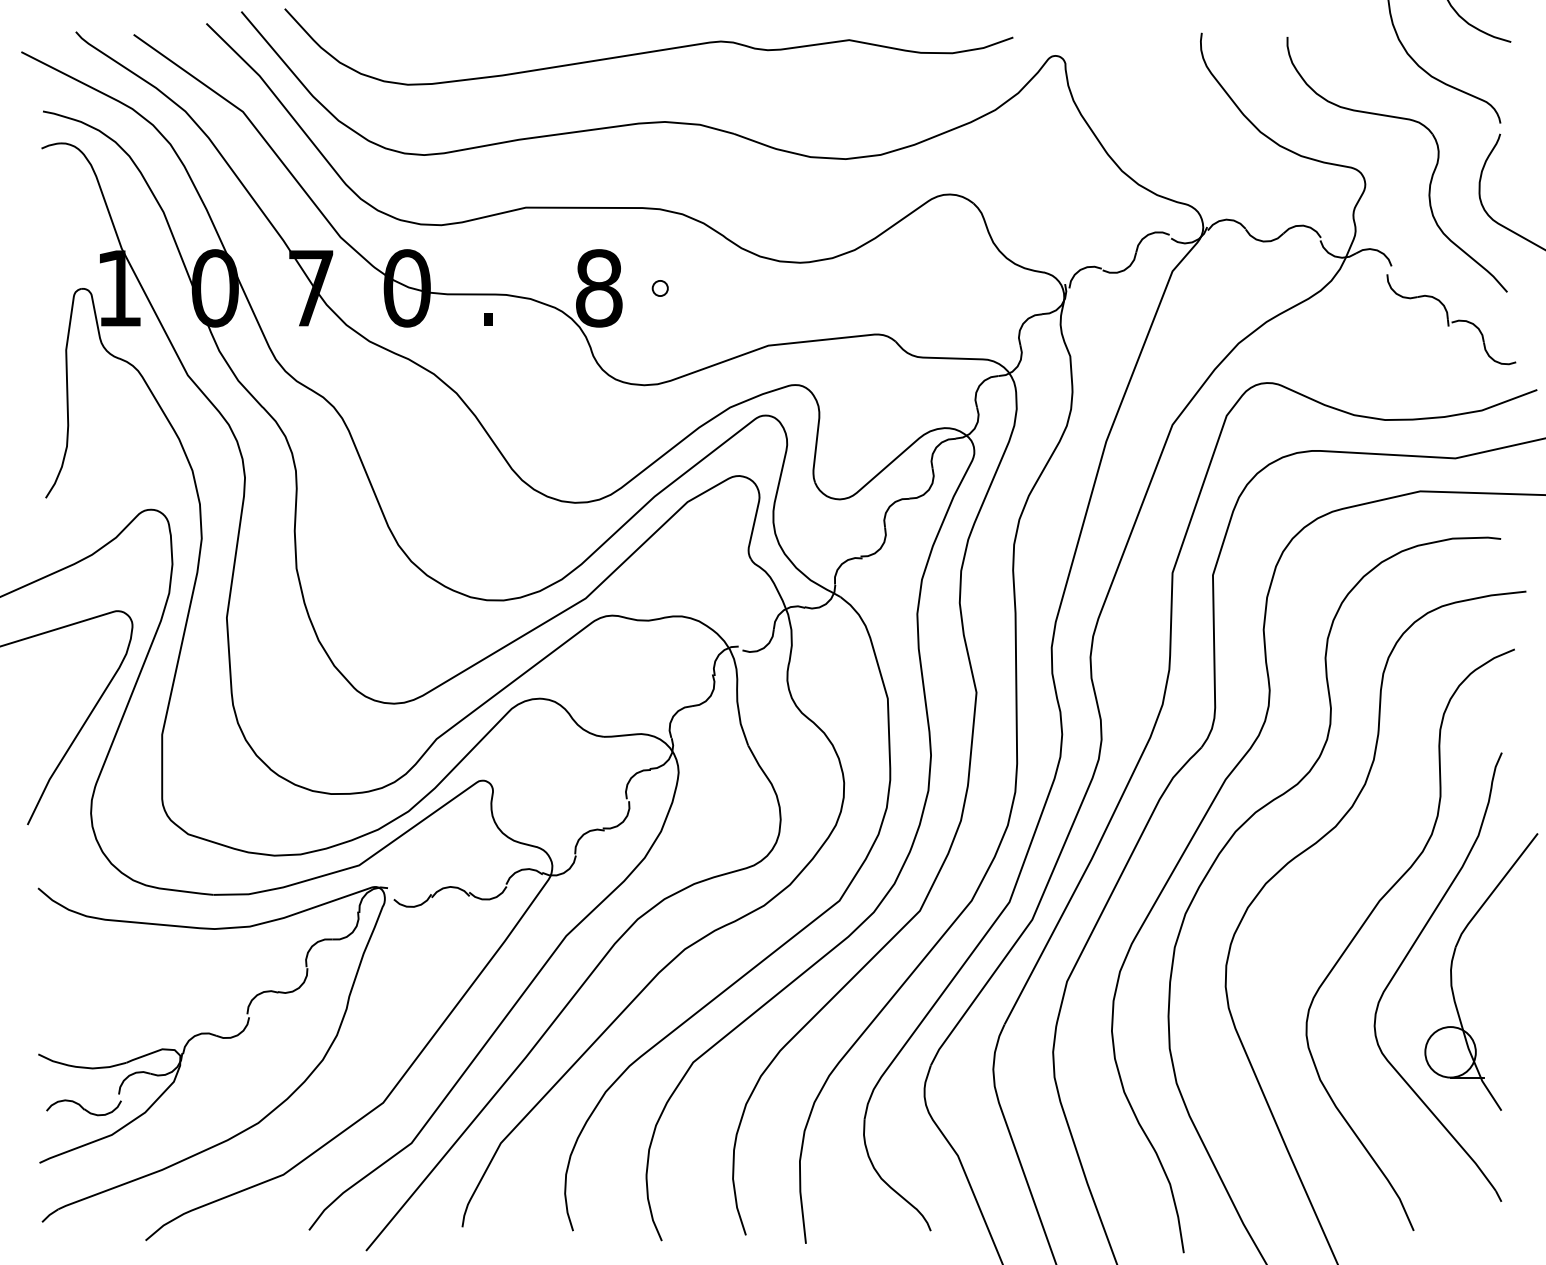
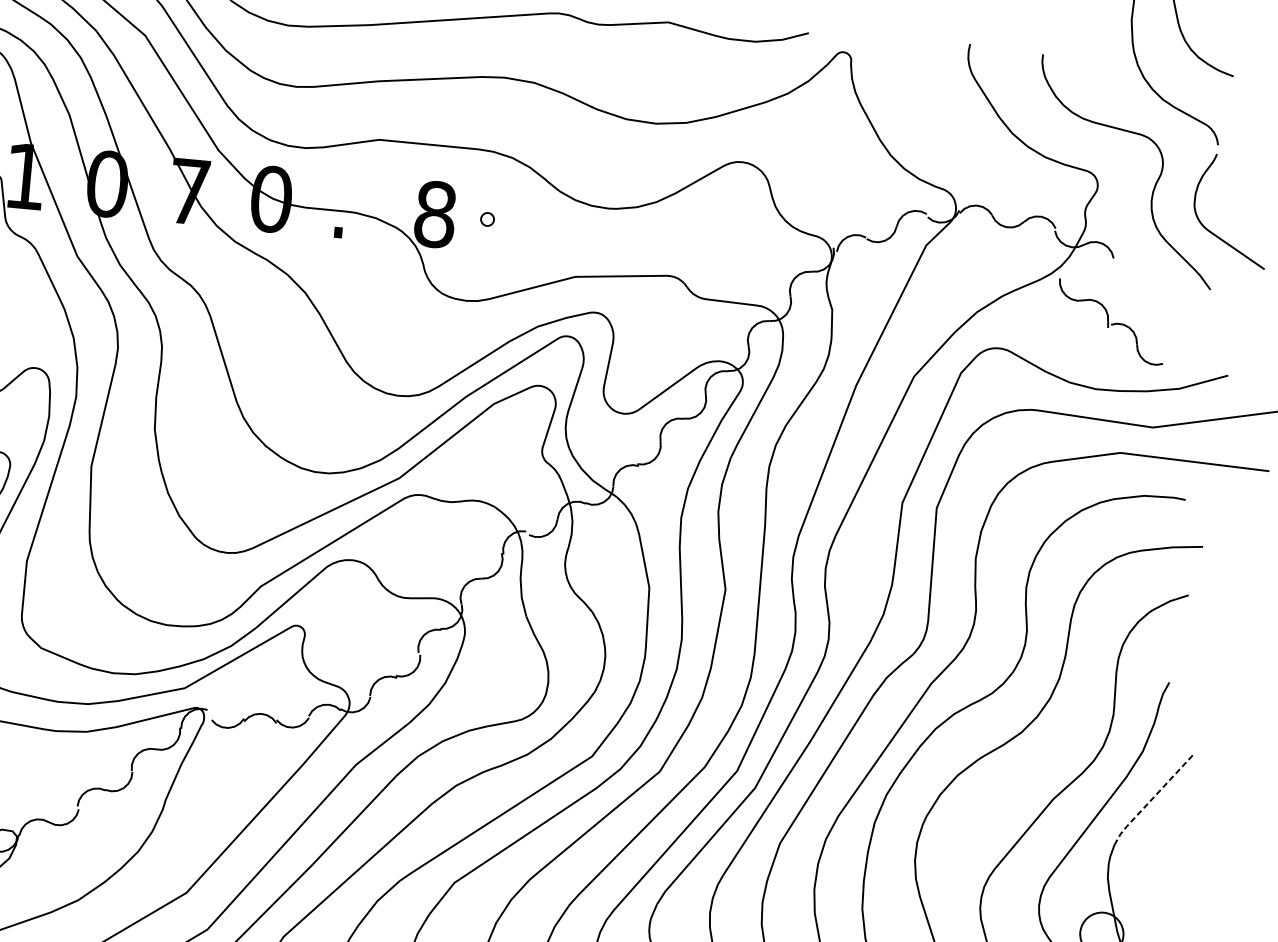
part: (1451, 319) -> (1111, 322), moved
line: (1494, 890) -> (1152, 799), solid -> dashed

